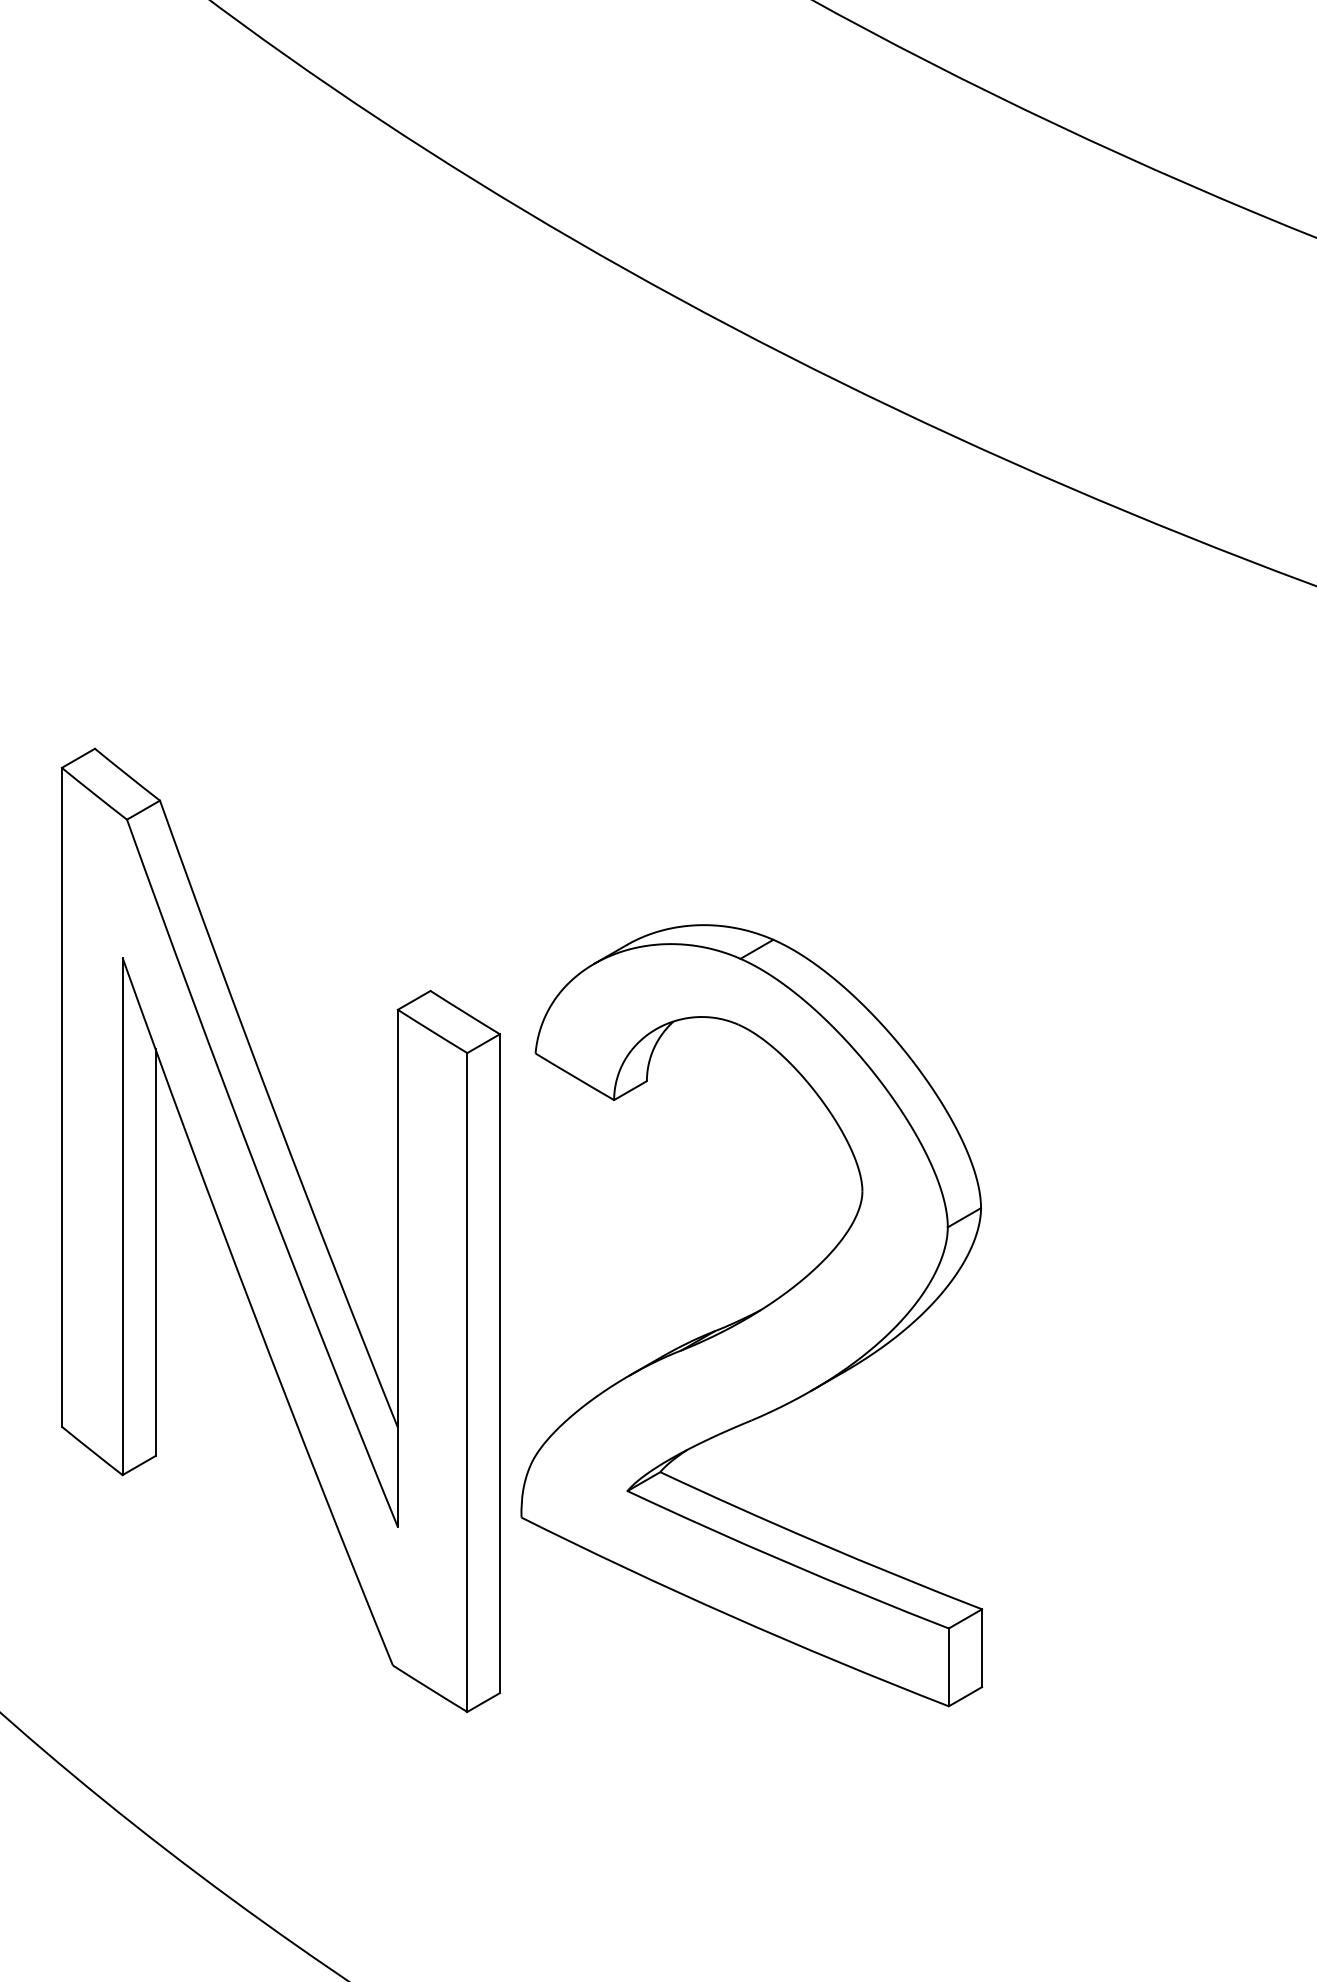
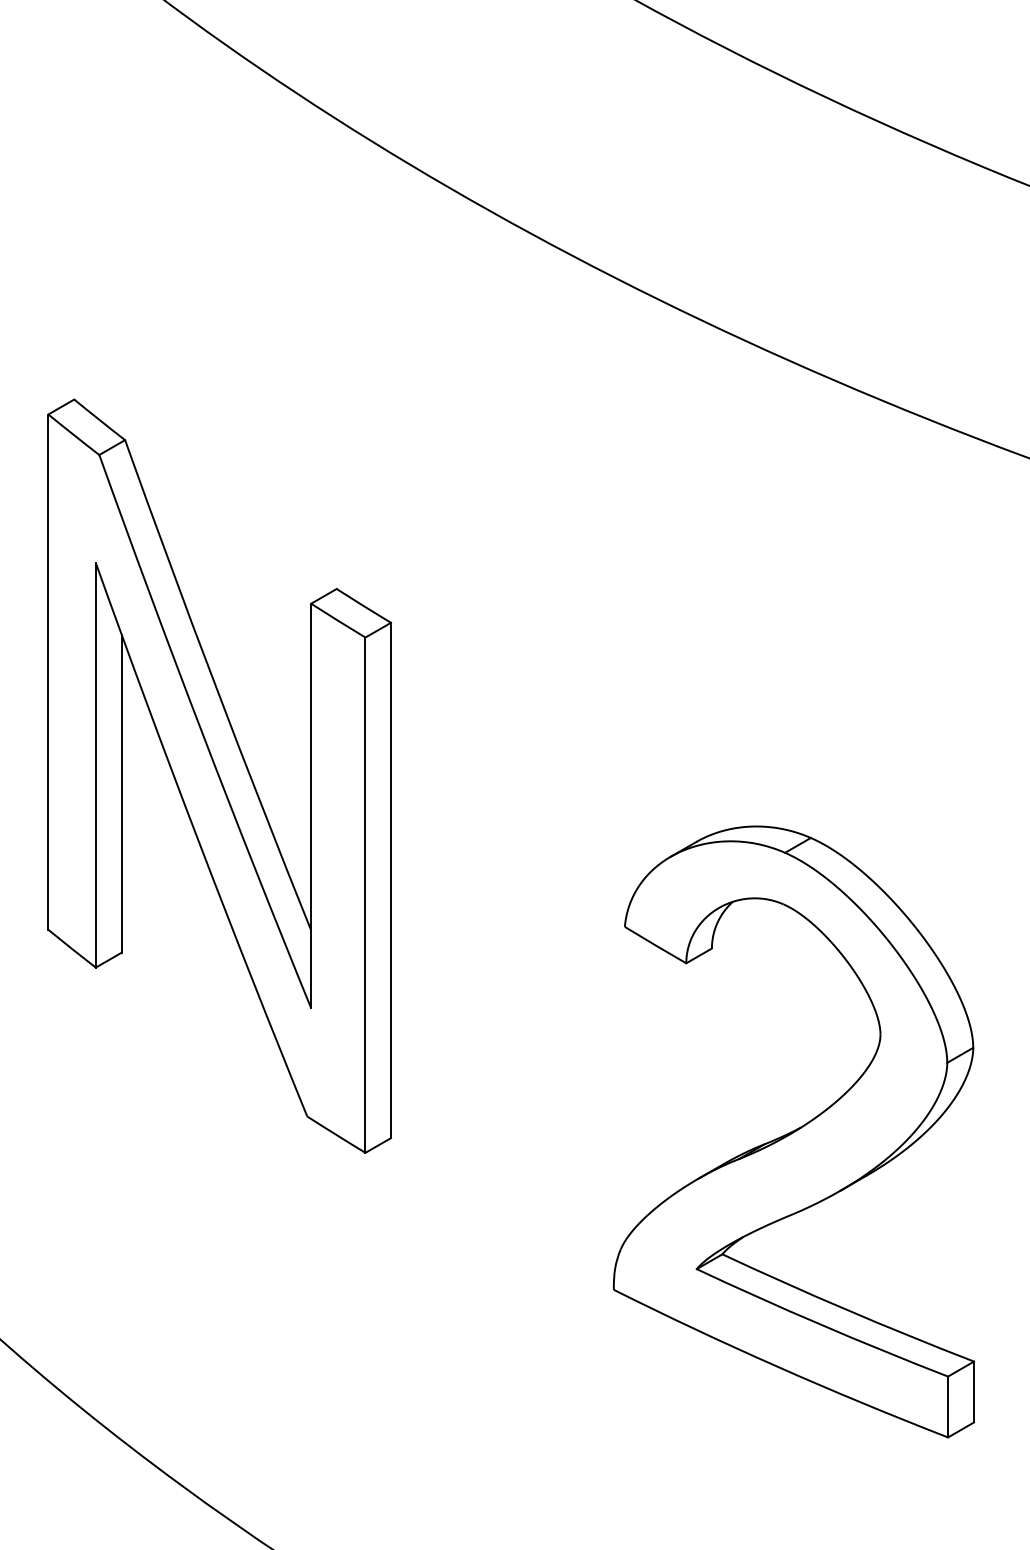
part: (280, 1229) -> (219, 775), moved
part: (751, 1315) -> (793, 1131), moved

